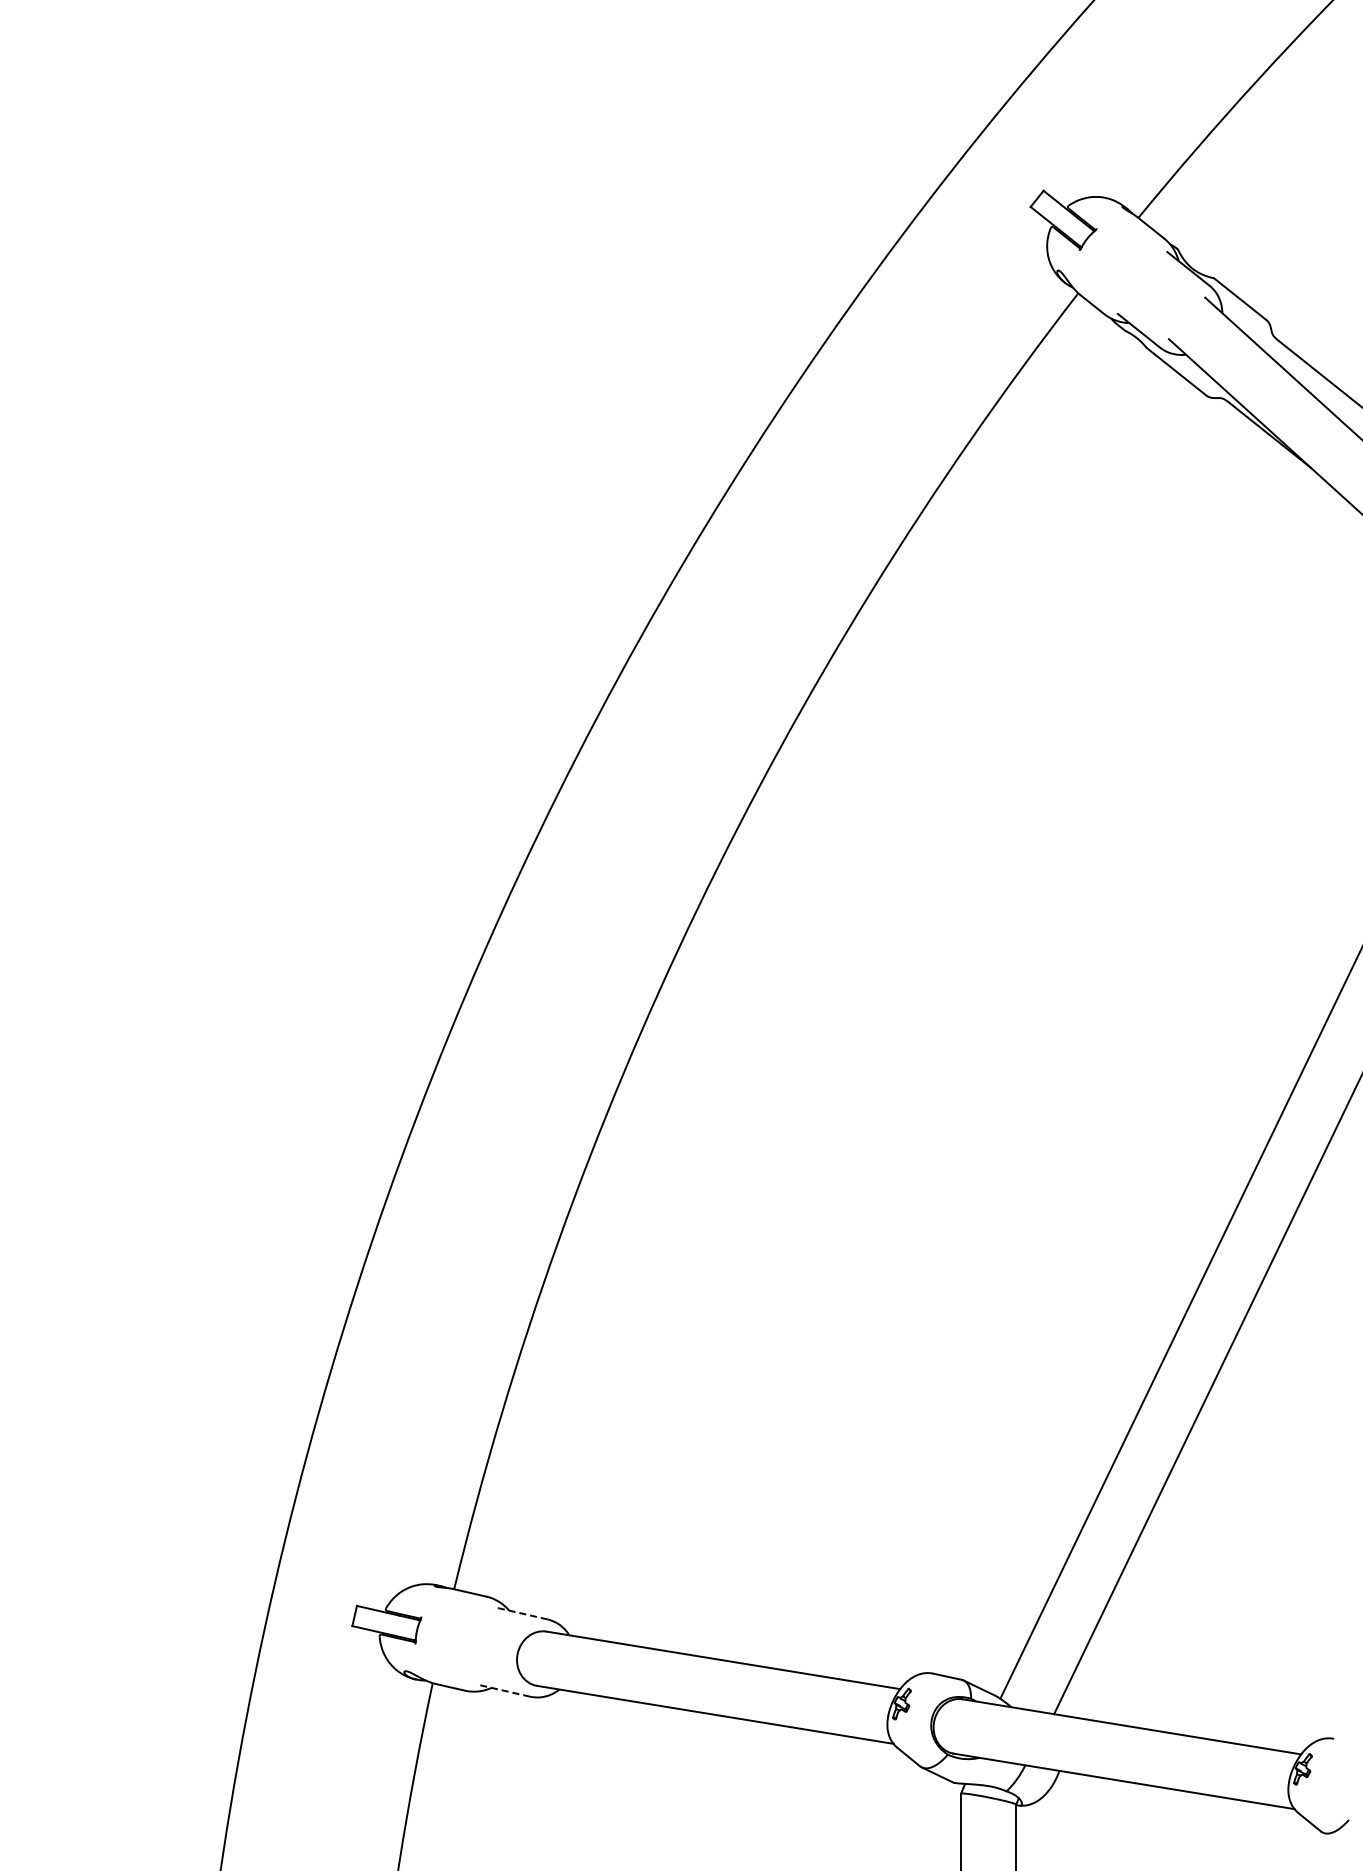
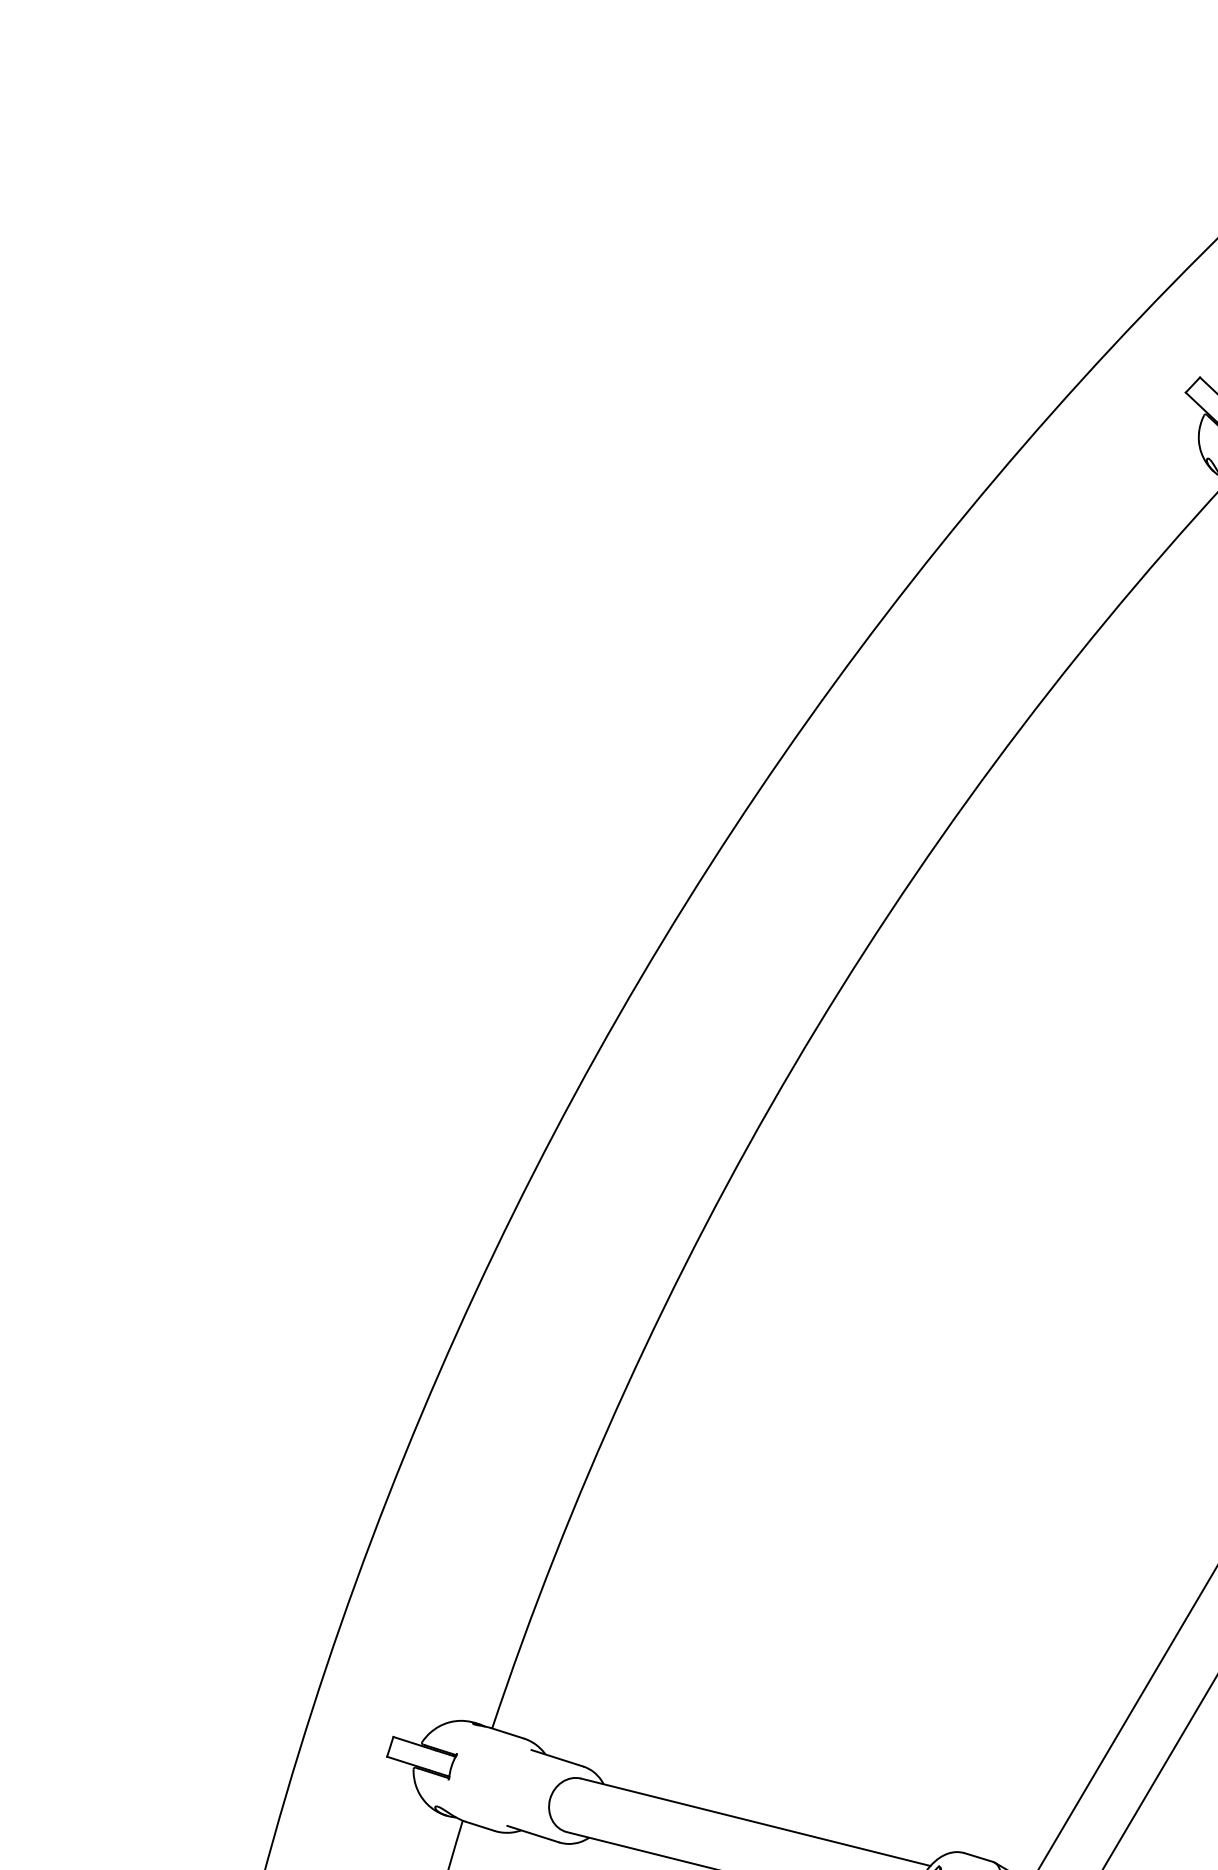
line: (521, 1613) -> (557, 1758), dashed -> solid
line: (503, 1690) -> (533, 1833), dashed -> solid

